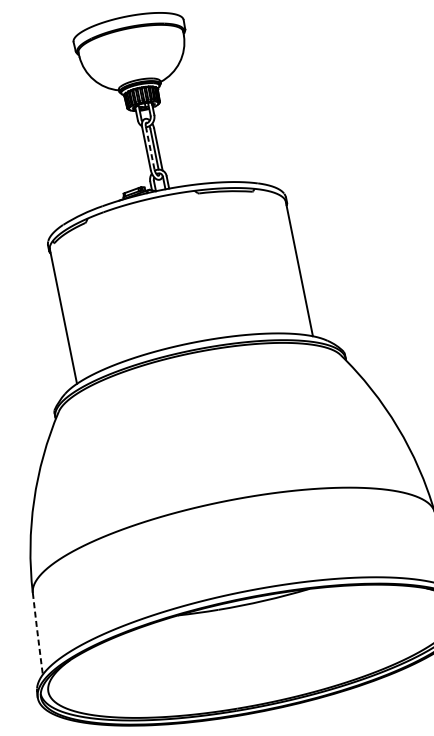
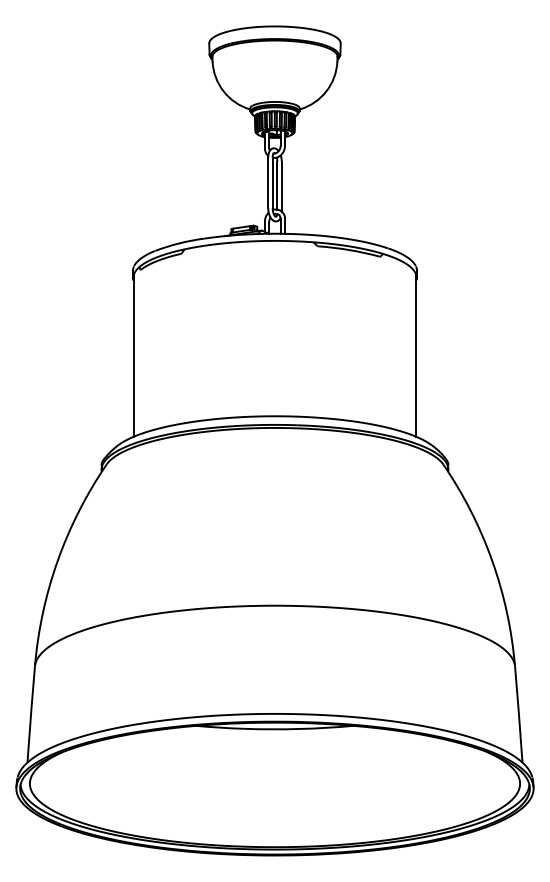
line: (149, 147) -> (272, 182), dashed -> solid
line: (38, 634) -> (31, 715), dashed -> solid

